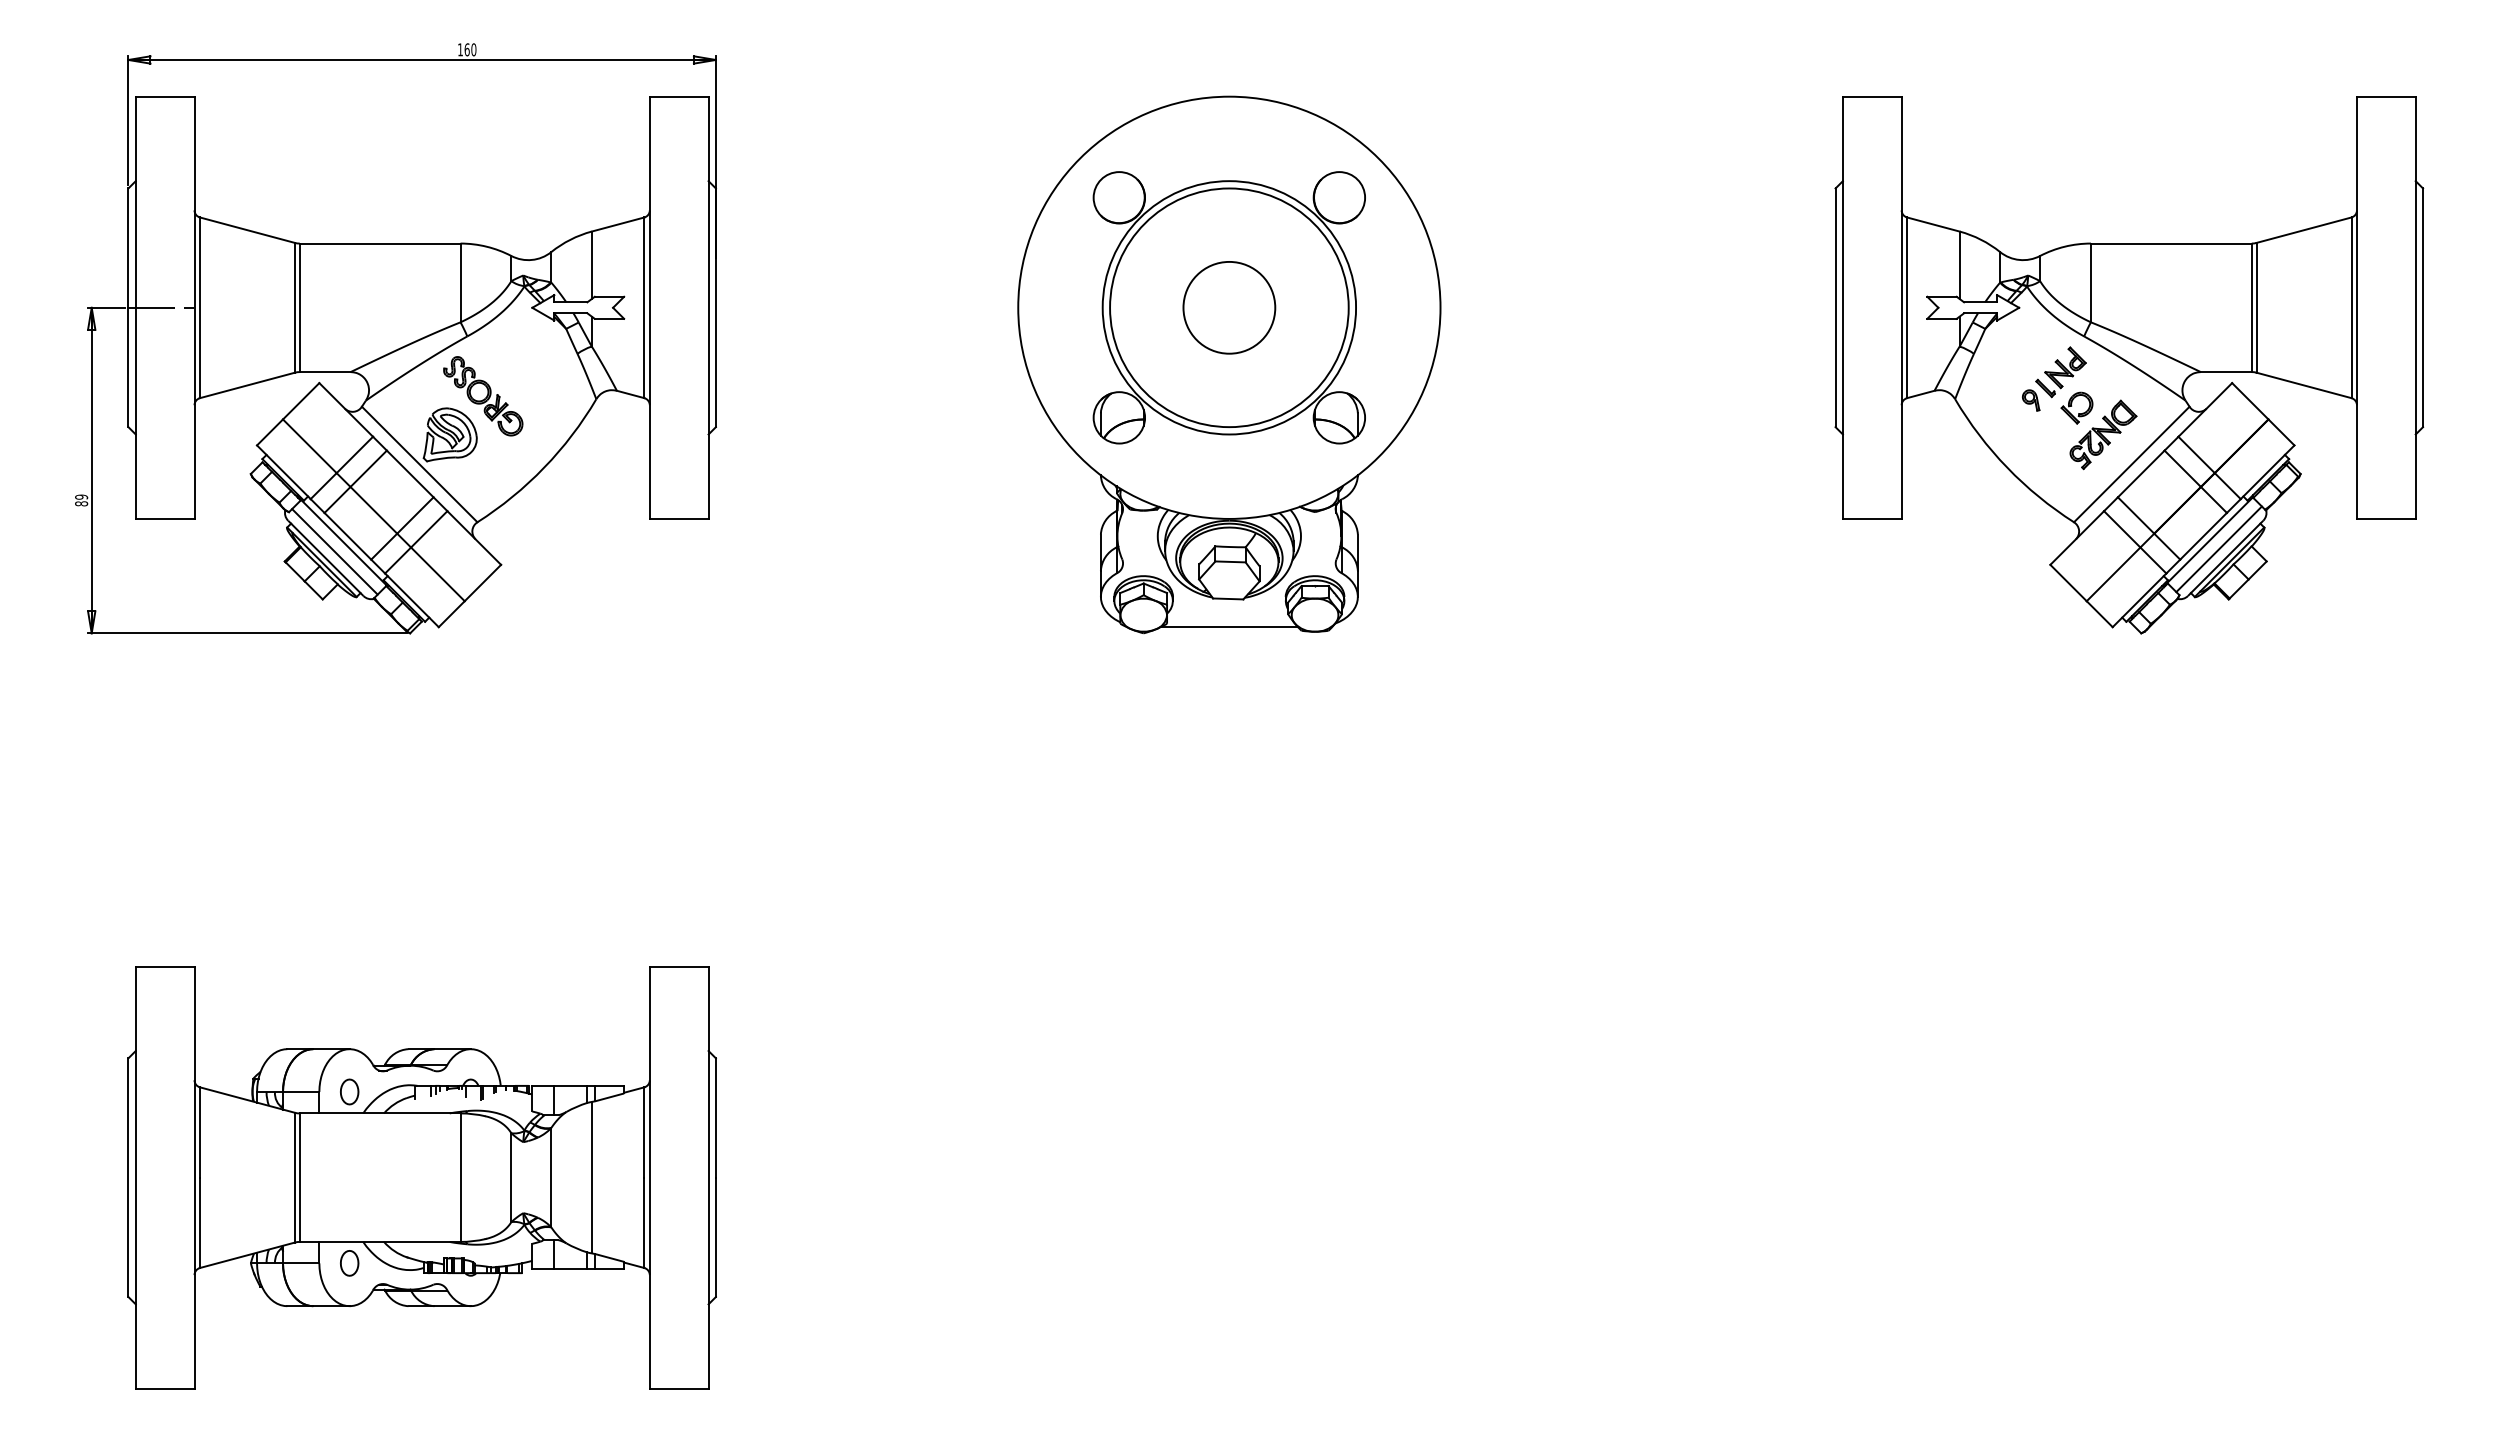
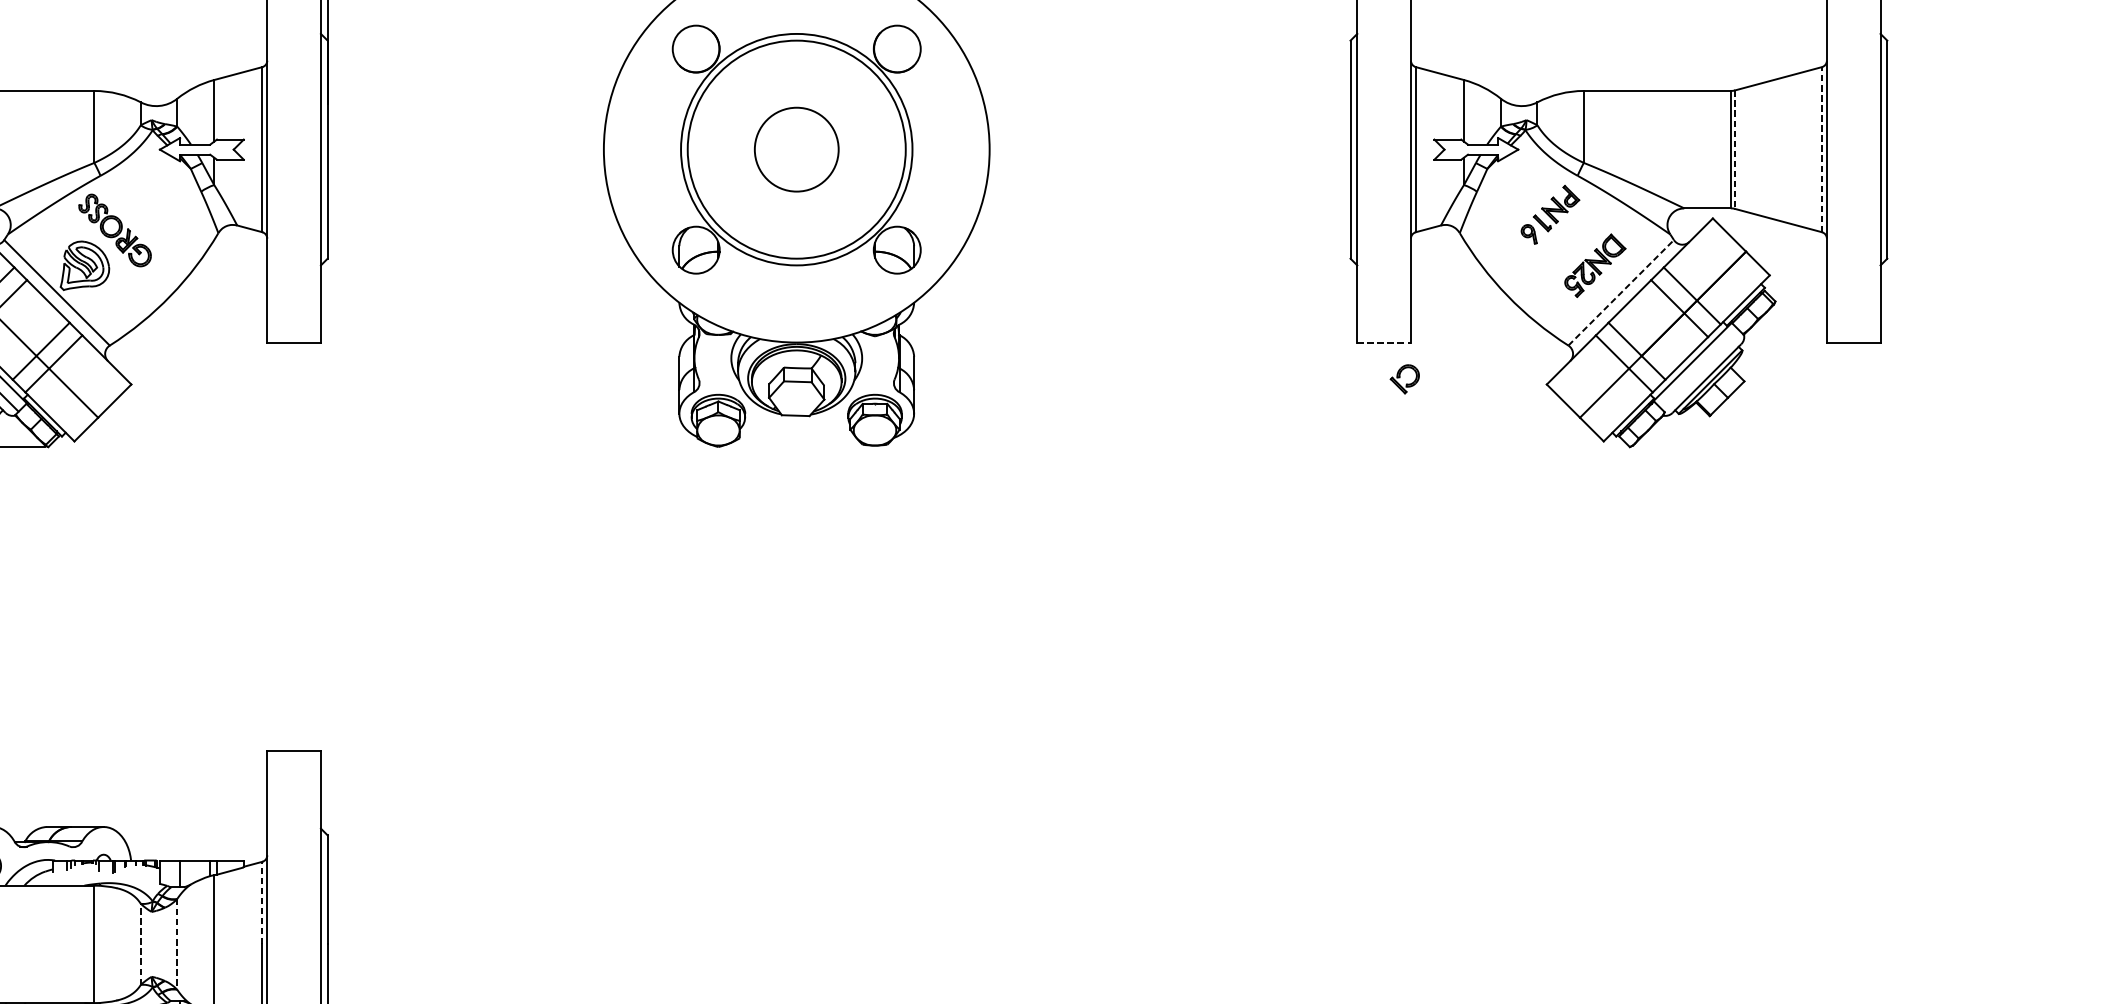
line: (2256, 307) -> (1735, 149), solid -> dashed
line: (2351, 307) -> (1821, 149), solid -> dashed
part: (2076, 407) -> (1404, 378), moved
line: (2131, 464) -> (1620, 292), solid -> dashed
line: (1872, 518) -> (1384, 342), solid -> dashed
line: (2218, 549) -> (1700, 370), removed
line: (1229, 627) -> (796, 441), removed
line: (644, 1132) -> (262, 903), solid -> dashed
line: (511, 1177) -> (140, 944), solid -> dashed
line: (551, 1177) -> (177, 944), solid -> dashed

